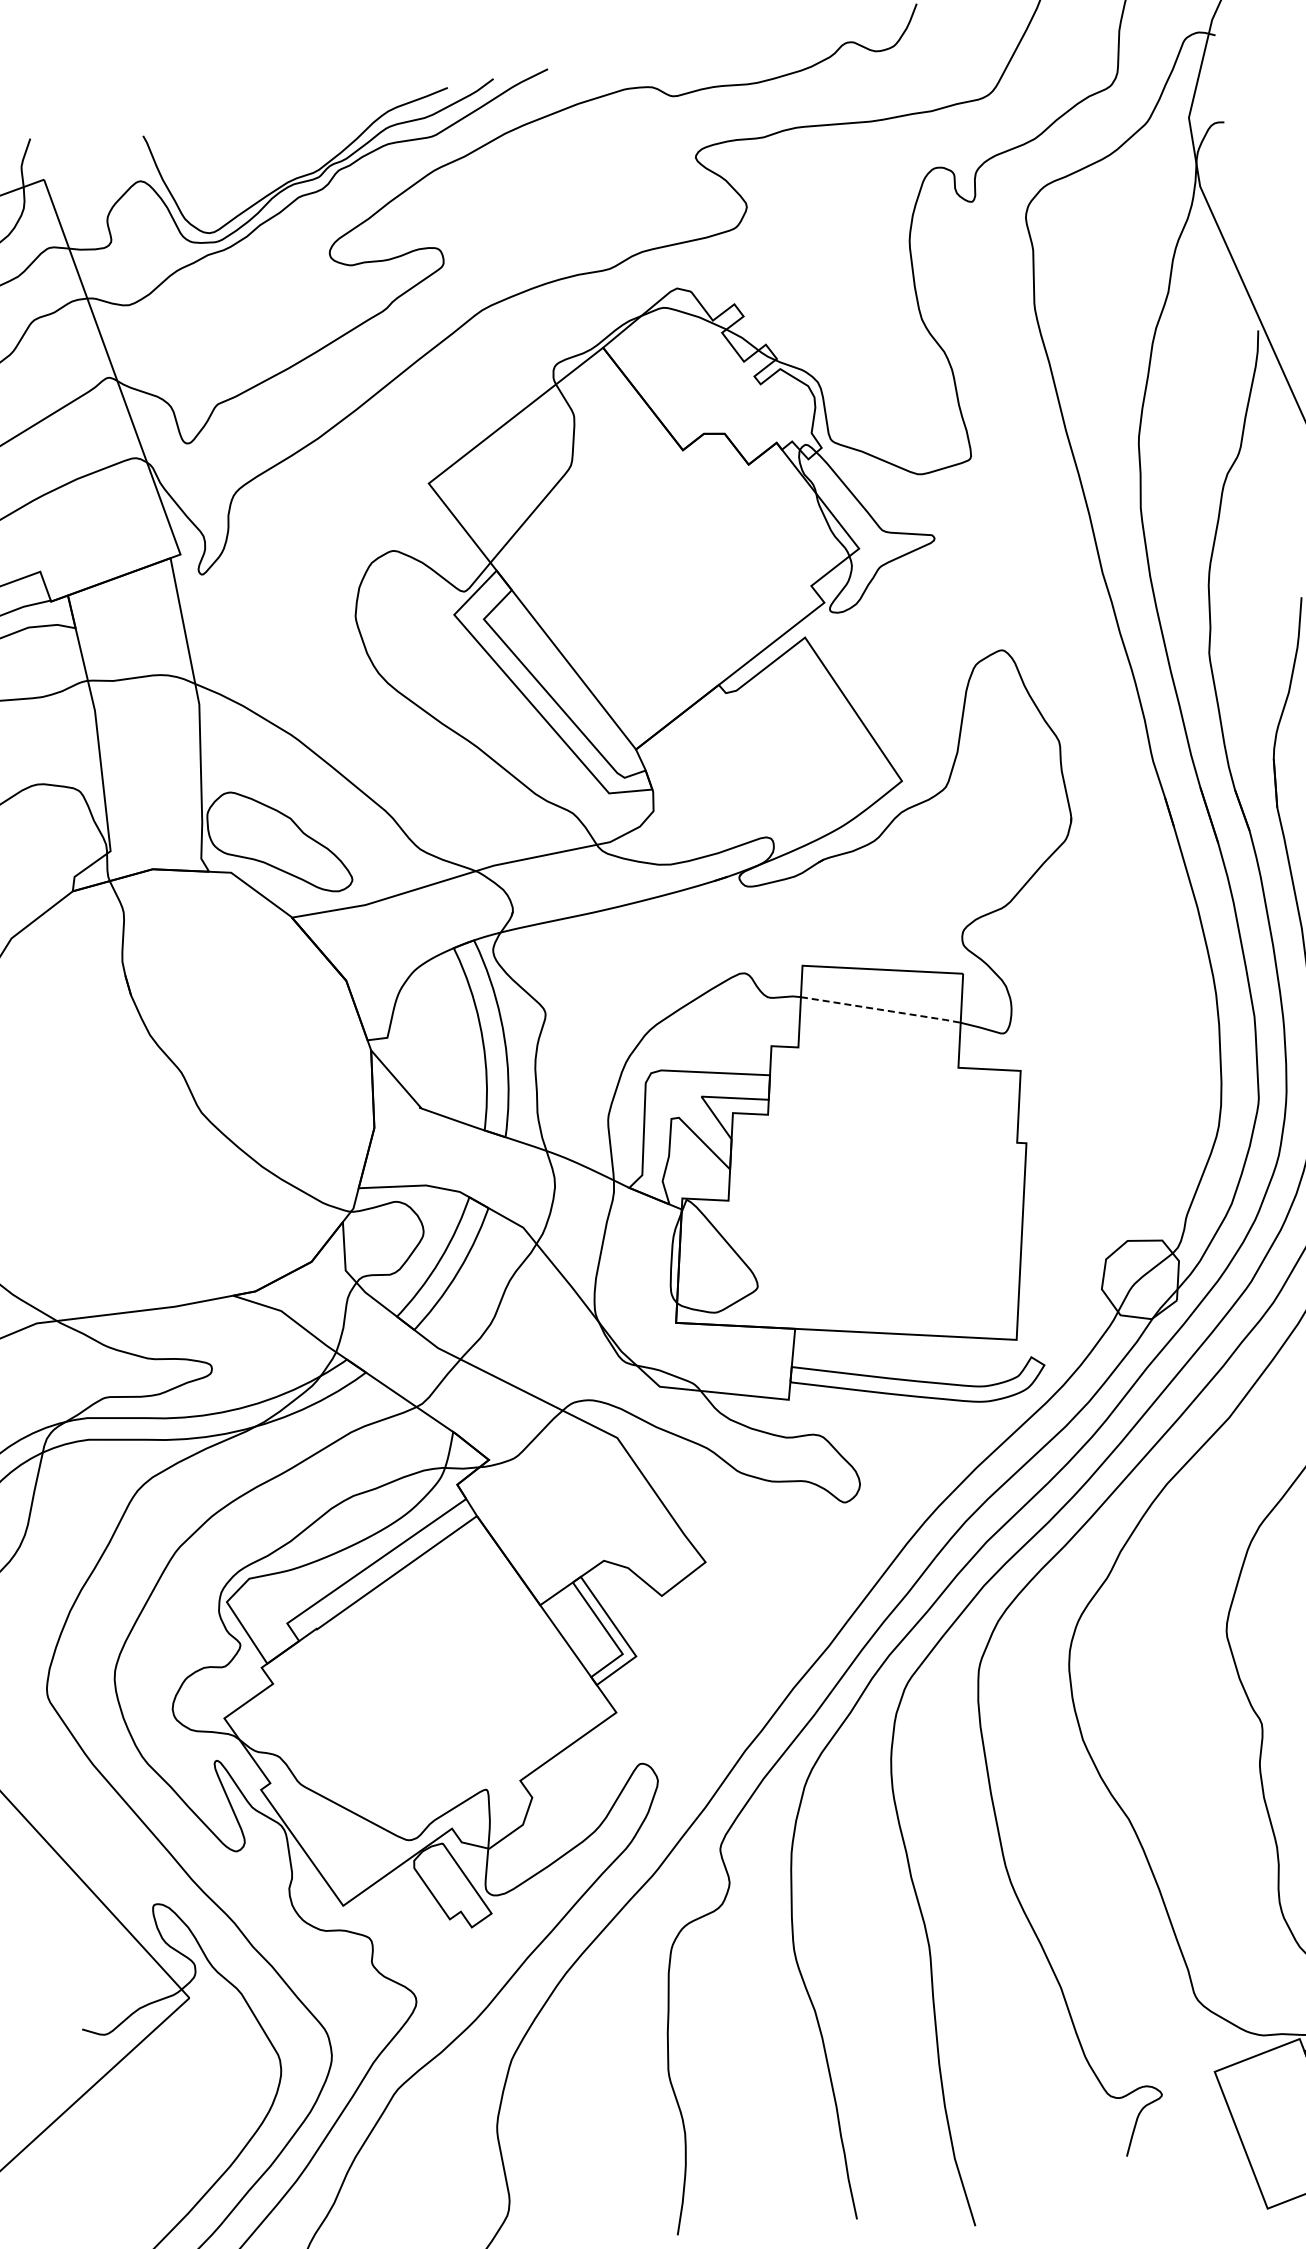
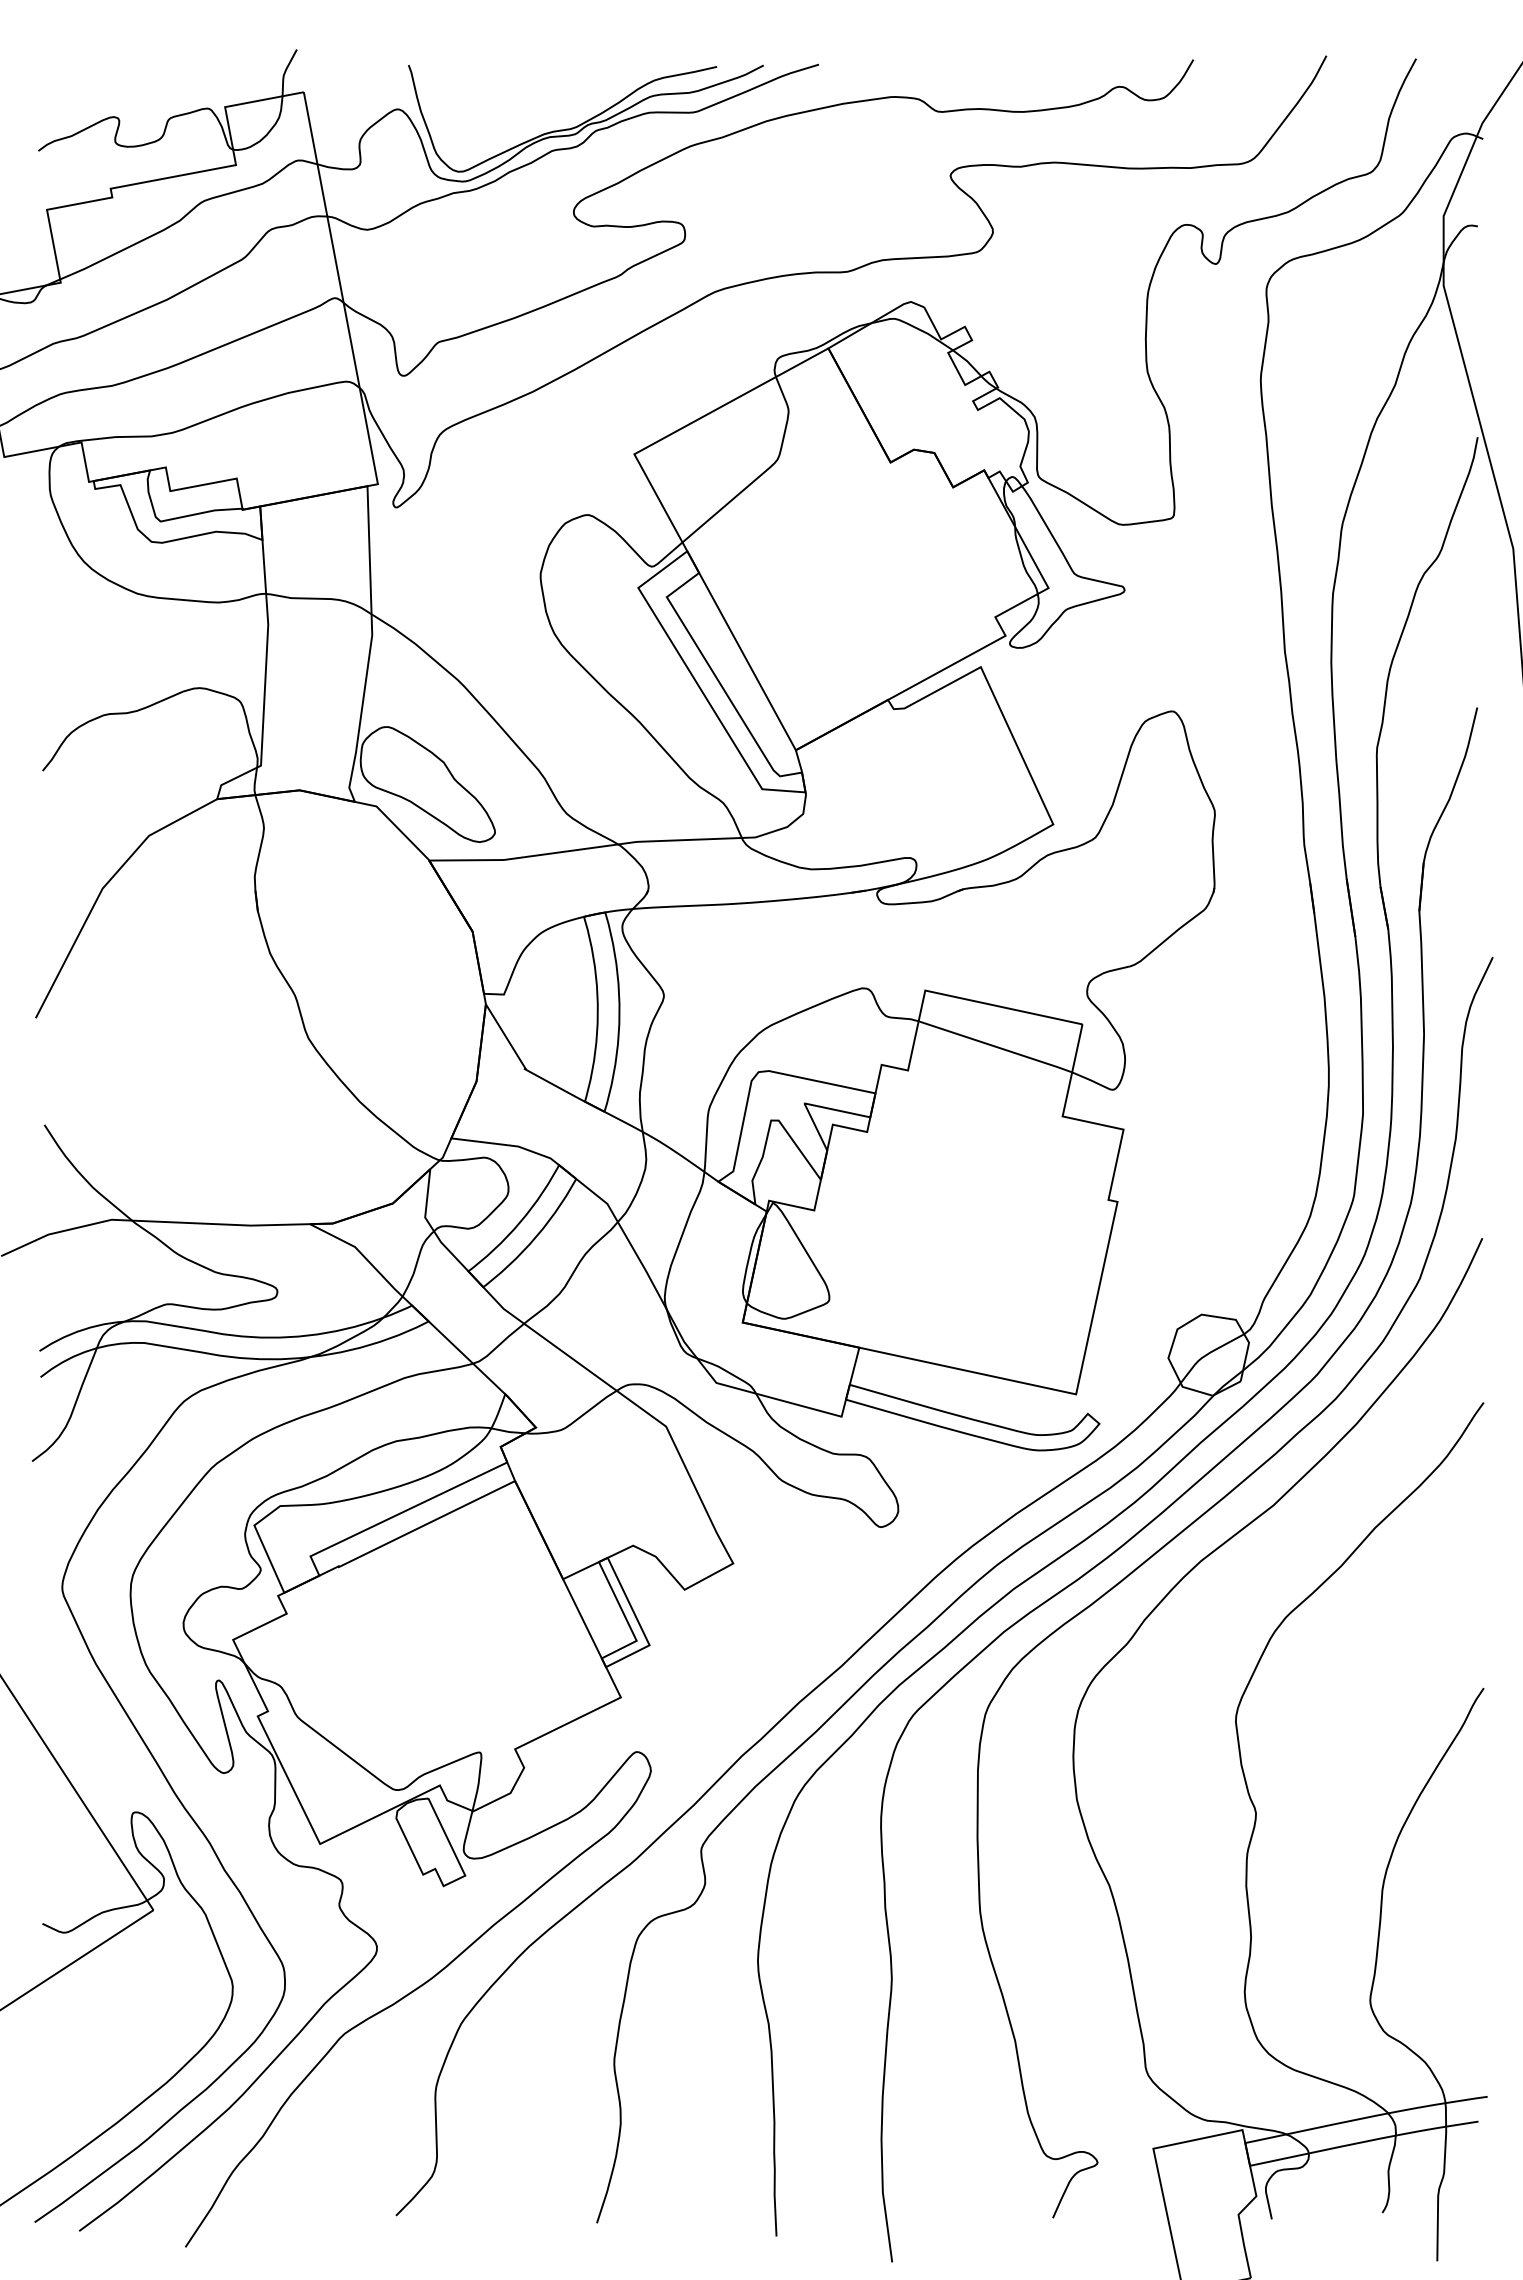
line: (881, 1009) -> (996, 1046), dashed -> solid

